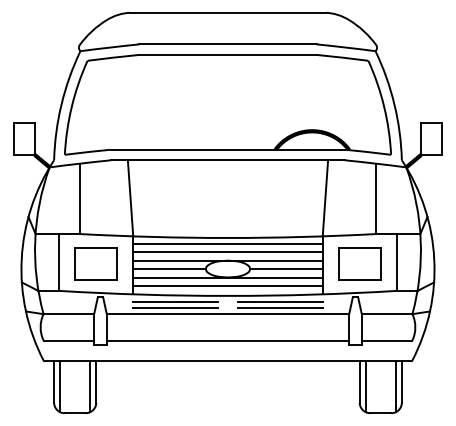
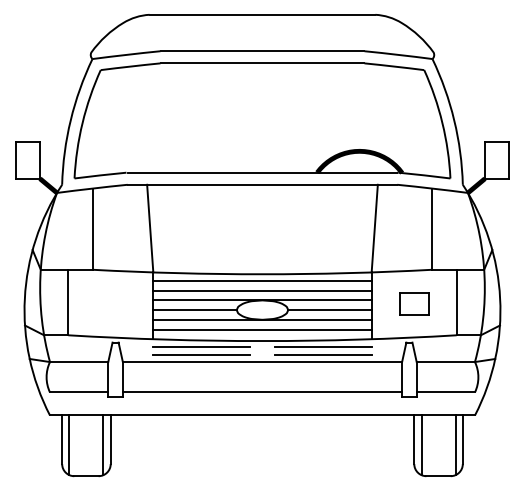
part: (96, 263) -> (110, 303), removed
part: (359, 263) -> (414, 303), size x0.6

